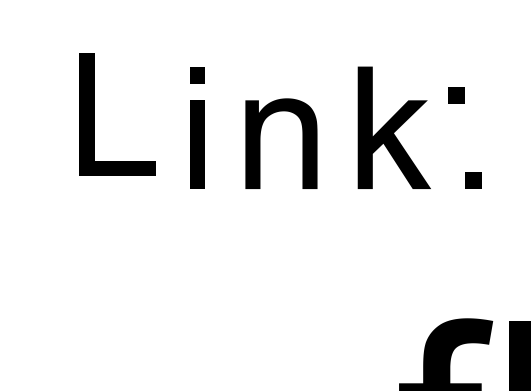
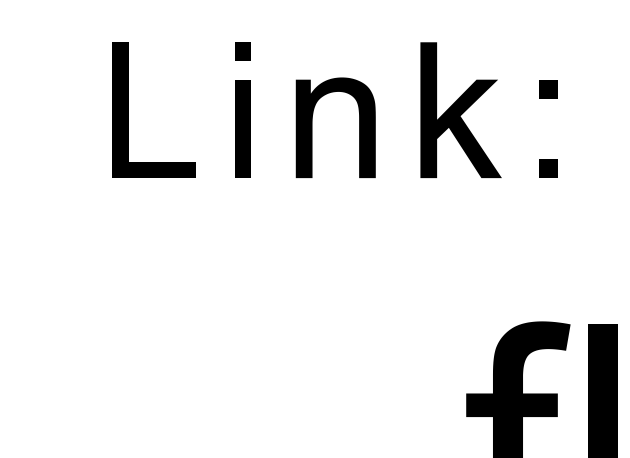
part: (457, 95) -> (548, 89), moved
part: (94, 113) -> (128, 109), moved

